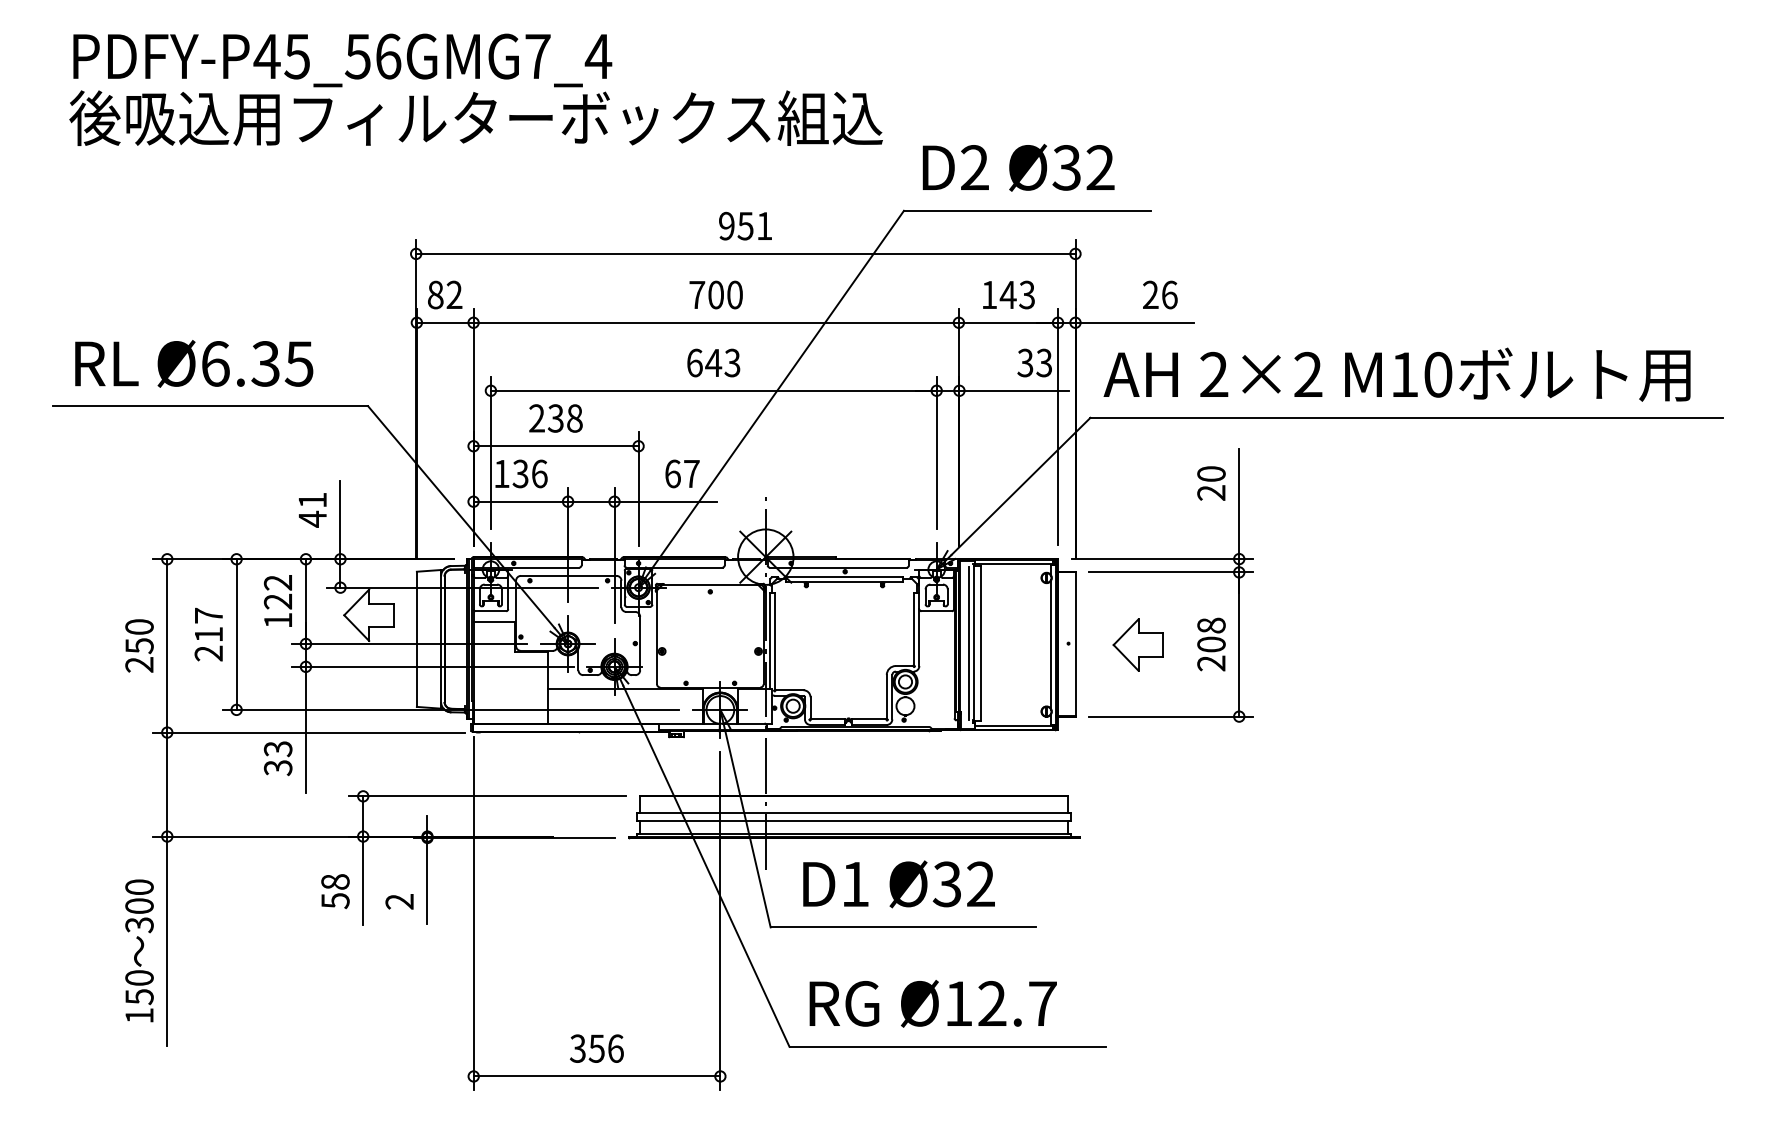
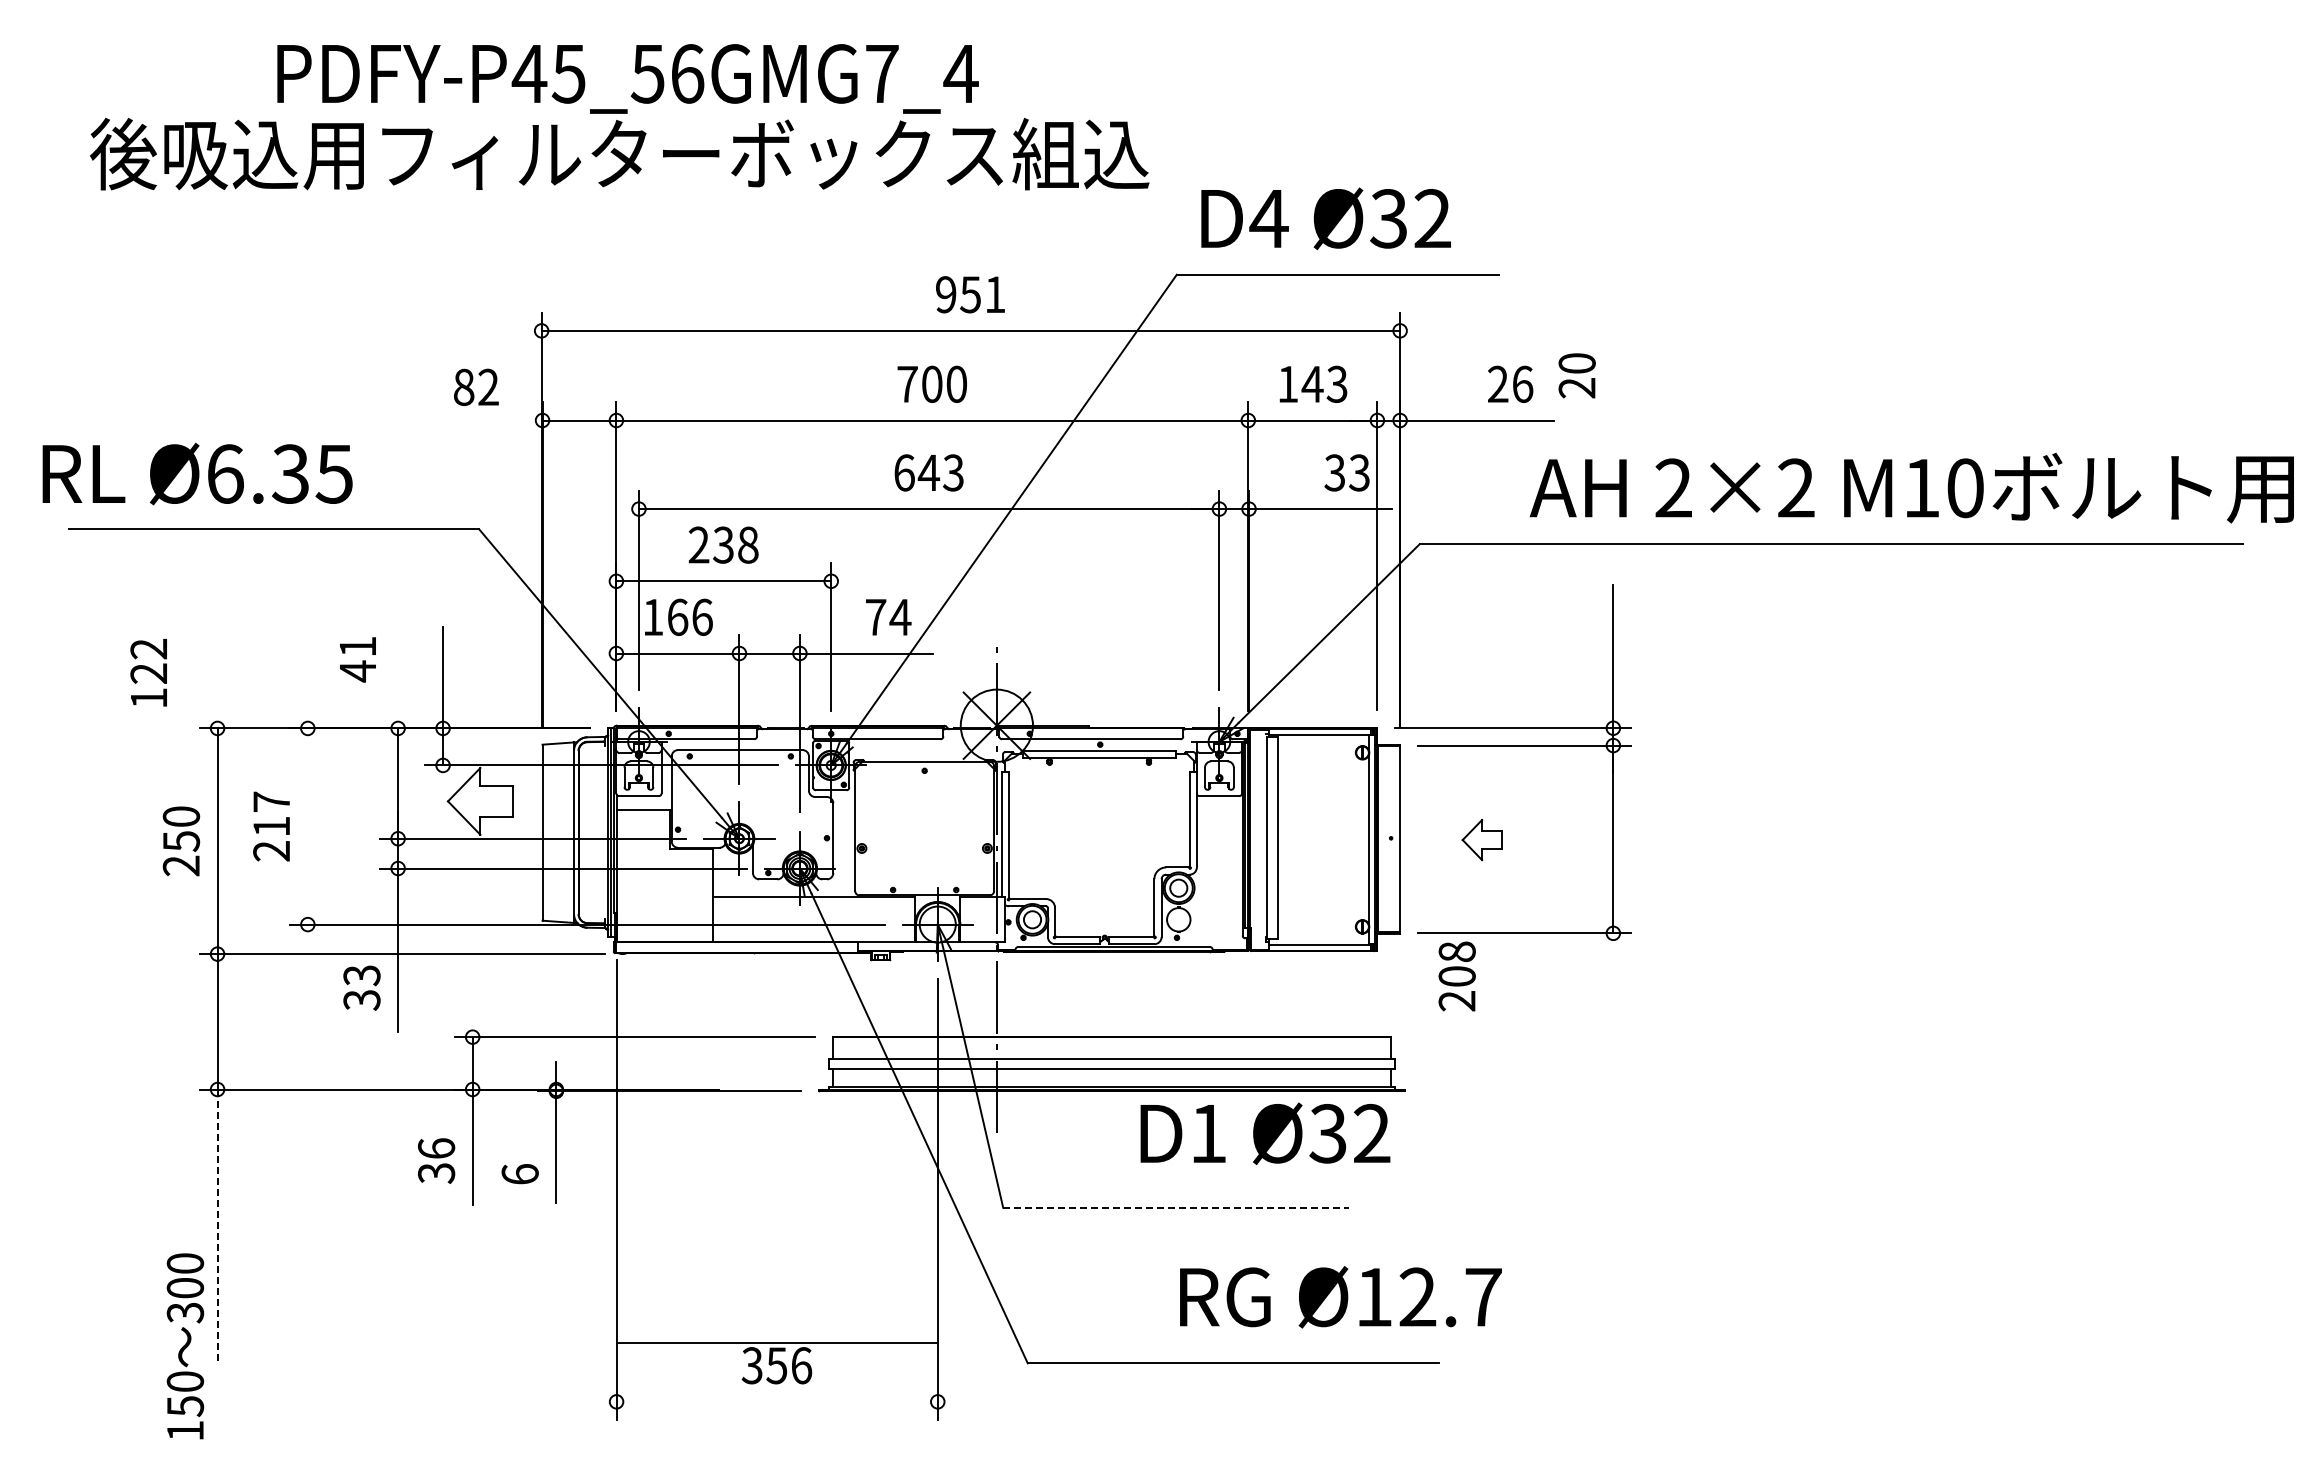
text: (342, 60) -> (627, 78), moved
text: (974, 167) -> (1268, 218), D2 -> D4
text: (445, 294) -> (476, 386), moved
text: (194, 363) -> (197, 473), moved
text: (1396, 374) -> (1911, 488), moved
text: (520, 473) -> (677, 616), 136 -> 166
text: (682, 473) -> (888, 616), 67 -> 74
text: (1210, 483) -> (1576, 375), moved
text: (312, 510) -> (357, 659), moved
text: (277, 600) -> (148, 672), moved
line: (236, 634) -> (307, 826), removed
line: (969, 643) -> (1262, 837), removed
part: (1137, 644) -> (1481, 839), size x0.6
text: (1210, 644) -> (1456, 976), moved
text: (899, 884) -> (1265, 1133), moved
text: (335, 891) -> (436, 1160), 58 -> 36
text: (399, 901) -> (519, 1174), 2 -> 6
line: (903, 927) -> (1176, 1207), solid -> dashed
line: (167, 941) -> (217, 1226), solid -> dashed
text: (139, 950) -> (185, 1346), moved
text: (932, 1003) -> (1340, 1297), moved
line: (596, 1076) -> (776, 1342), moved

